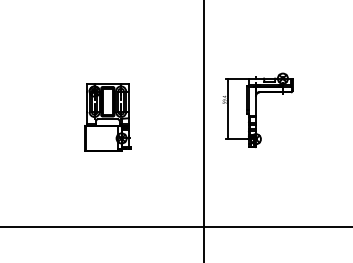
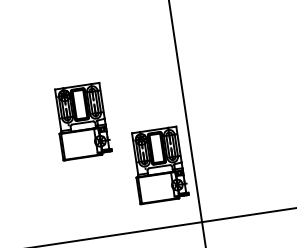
part: (257, 110) -> (239, 90), removed
part: (172, 168) -> (159, 165), added

